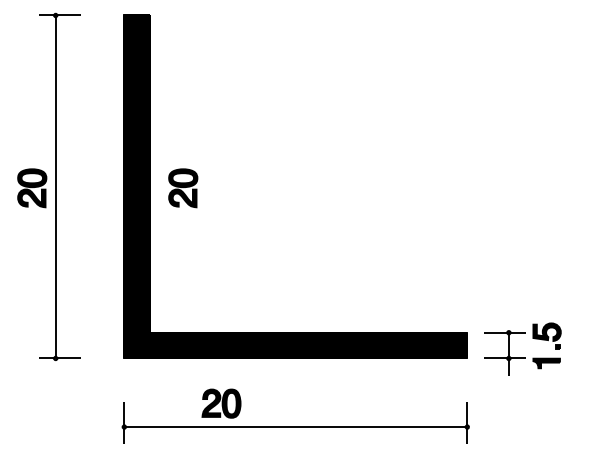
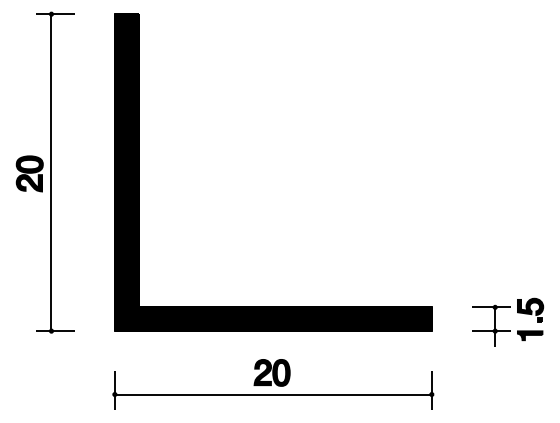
part: (183, 188) -> (169, 174), removed
part: (522, 357) -> (507, 330), moved
part: (221, 403) -> (272, 372), moved

